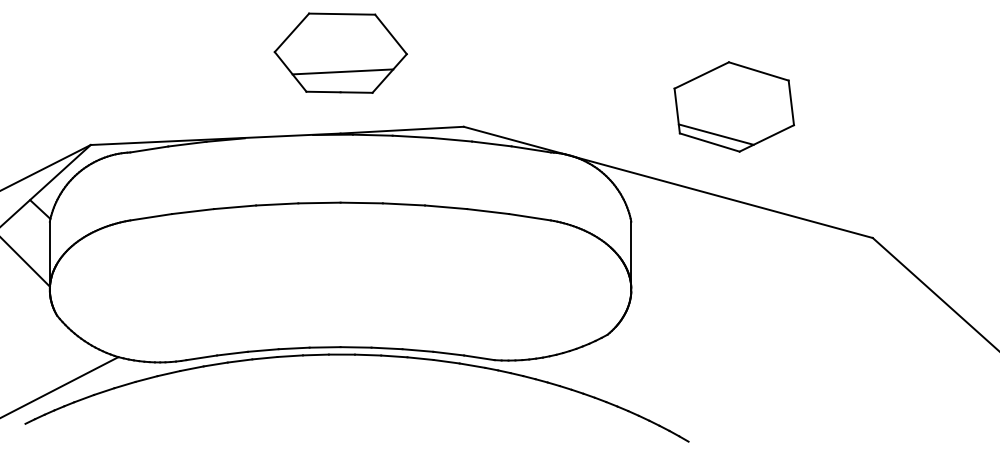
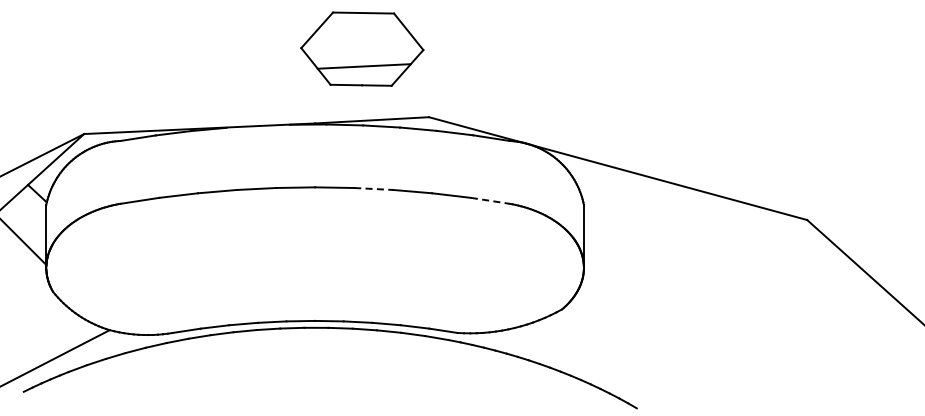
part: (341, 52) -> (362, 48), moved
part: (733, 106) -> (678, 98), removed
line: (403, 203) -> (373, 188), solid -> dashed
line: (530, 216) -> (490, 200), solid -> dashed

